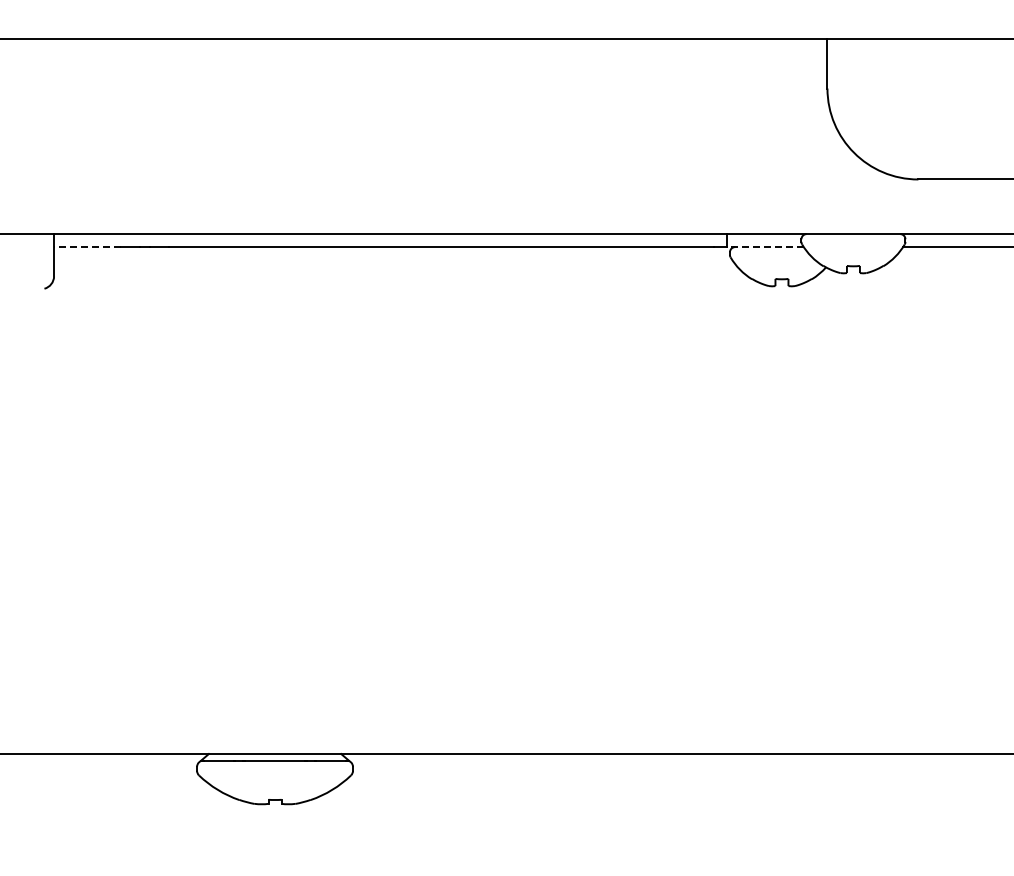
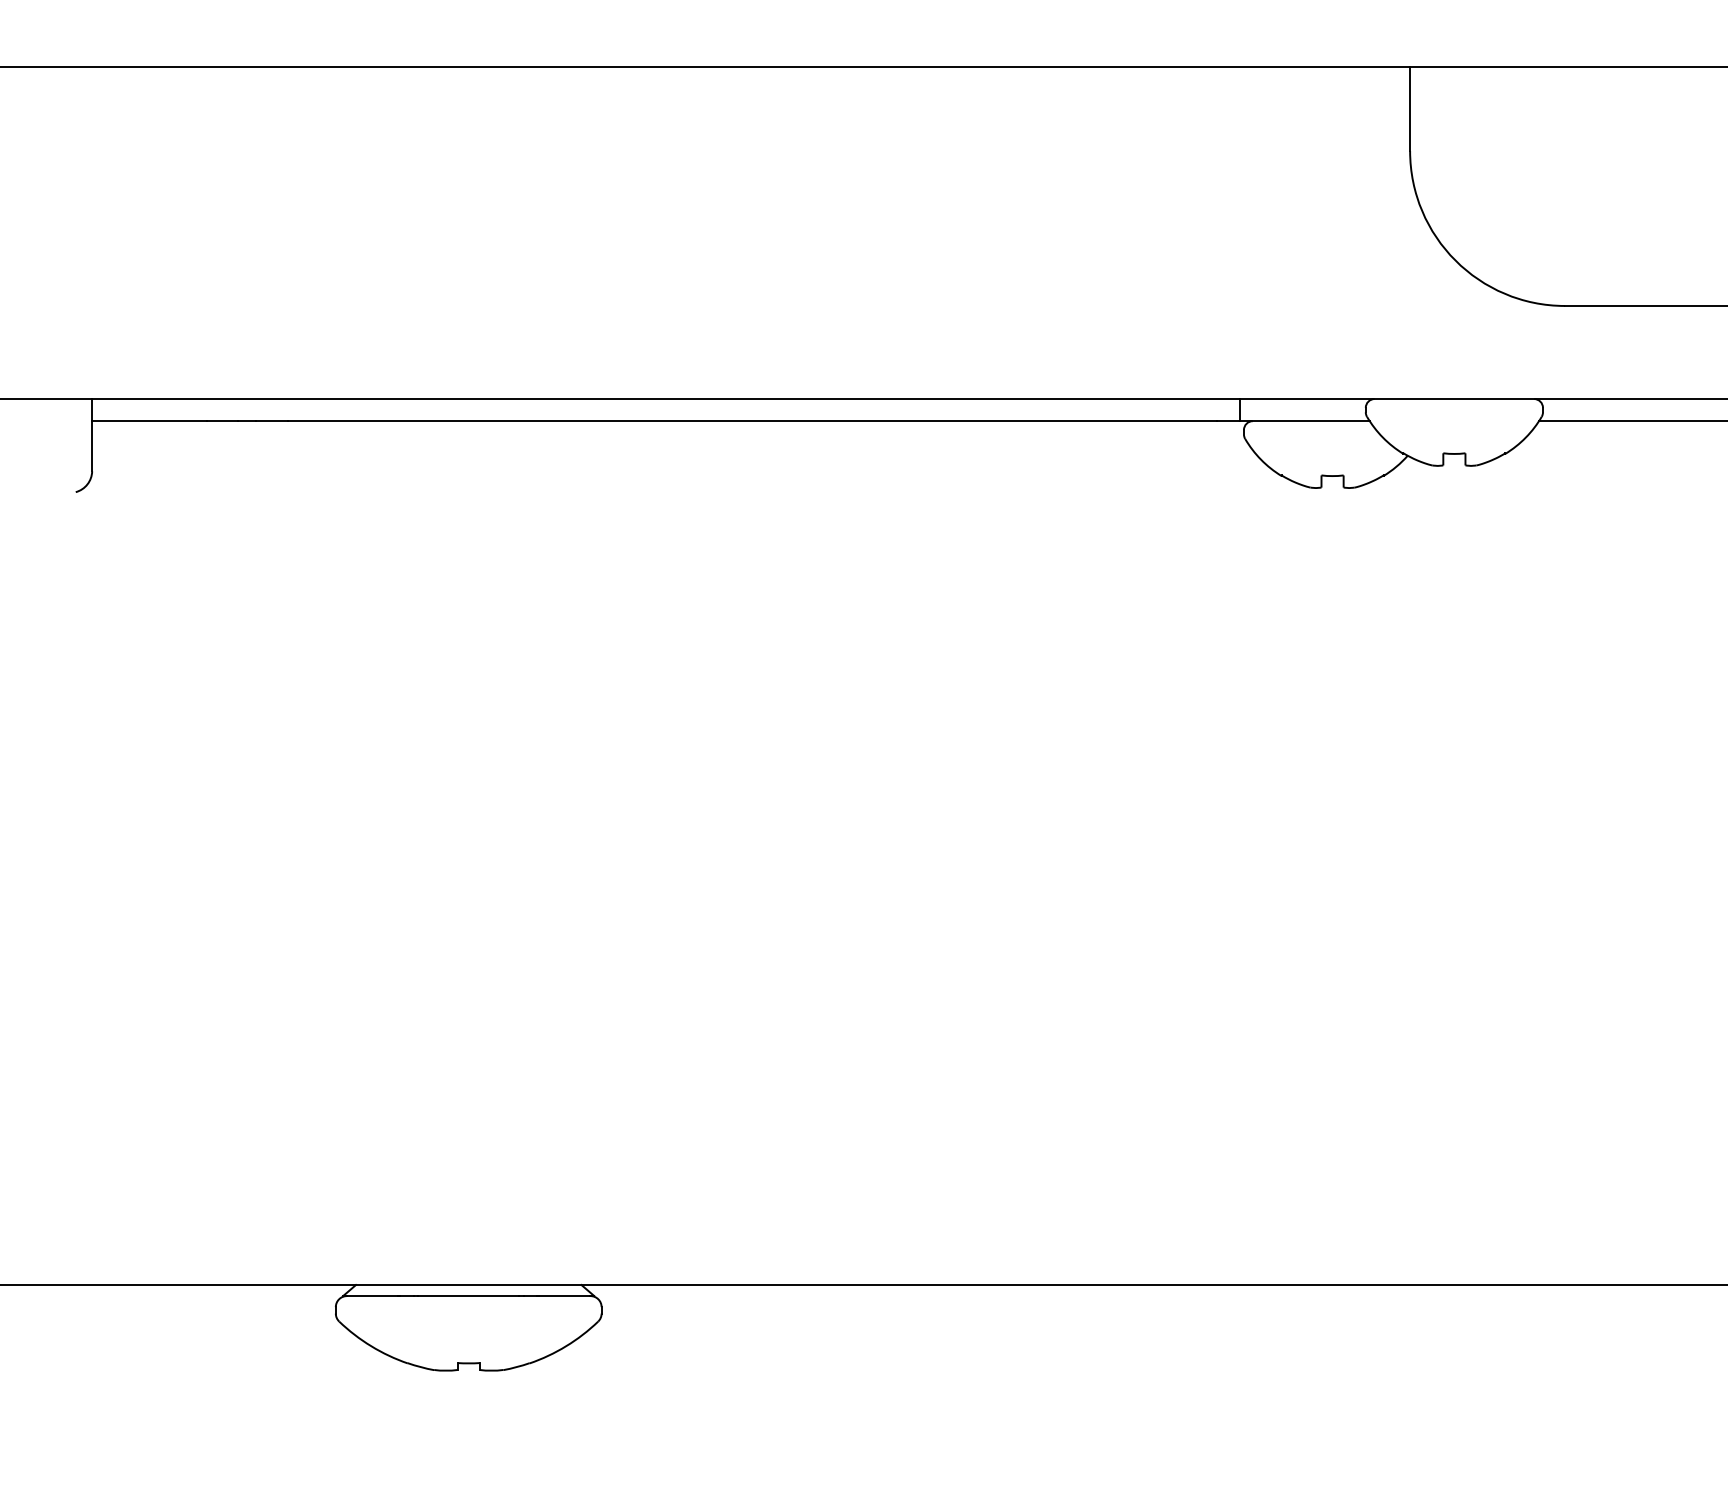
line: (87, 247) -> (149, 421), dashed -> solid
line: (765, 247) -> (1304, 421), dashed -> solid

